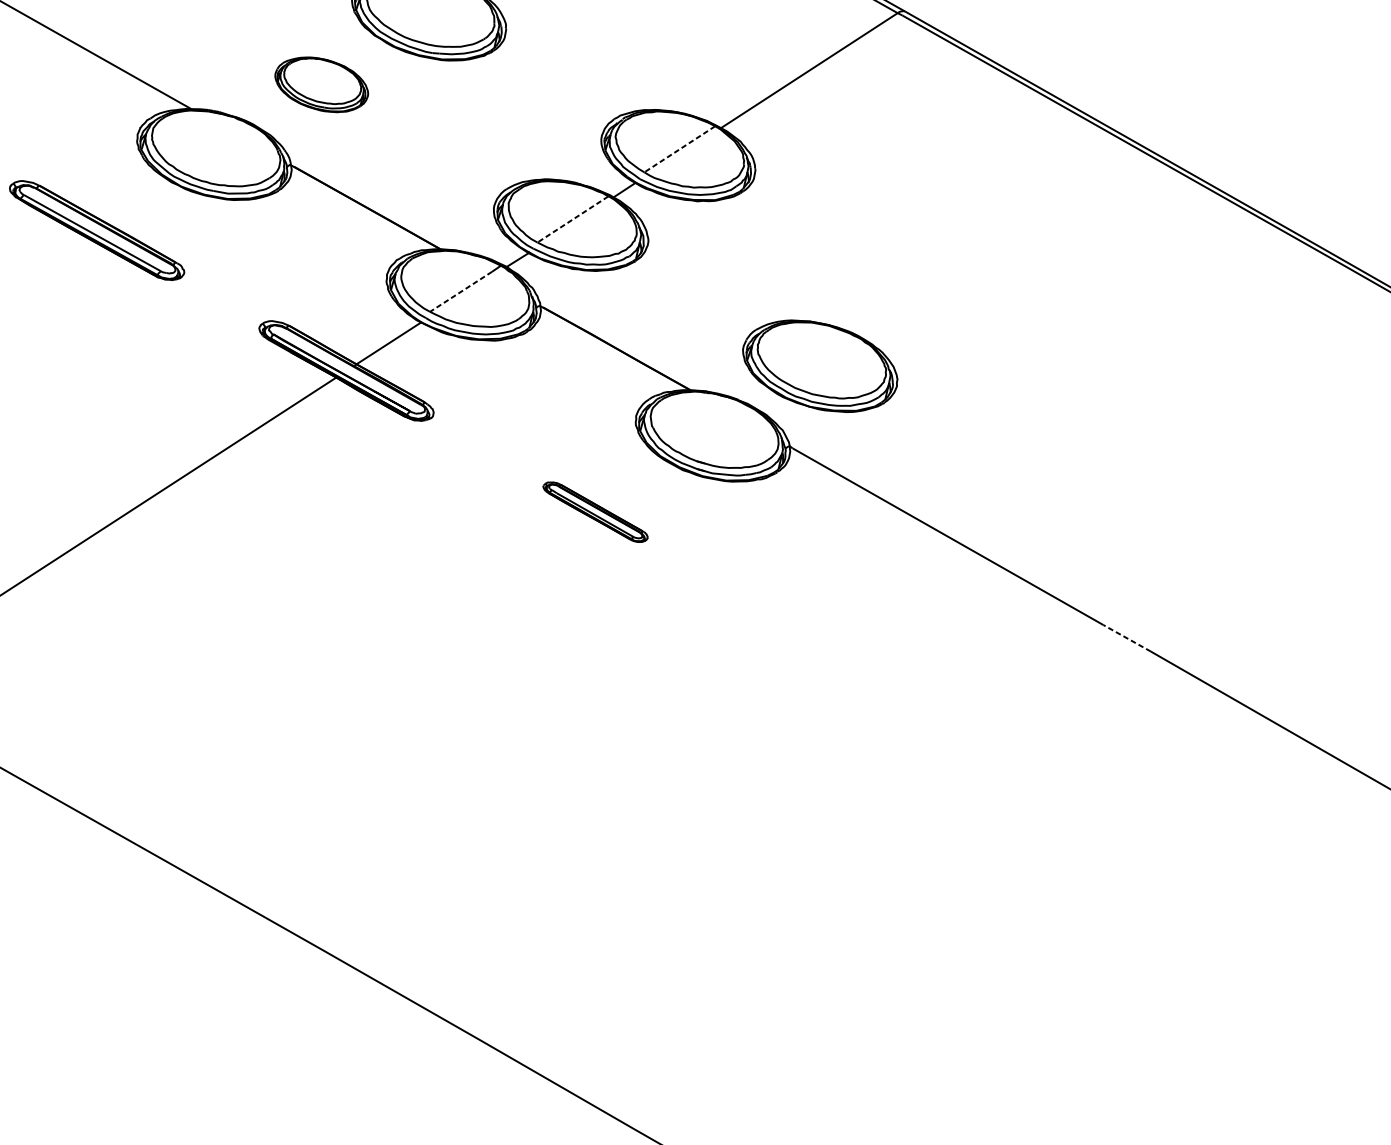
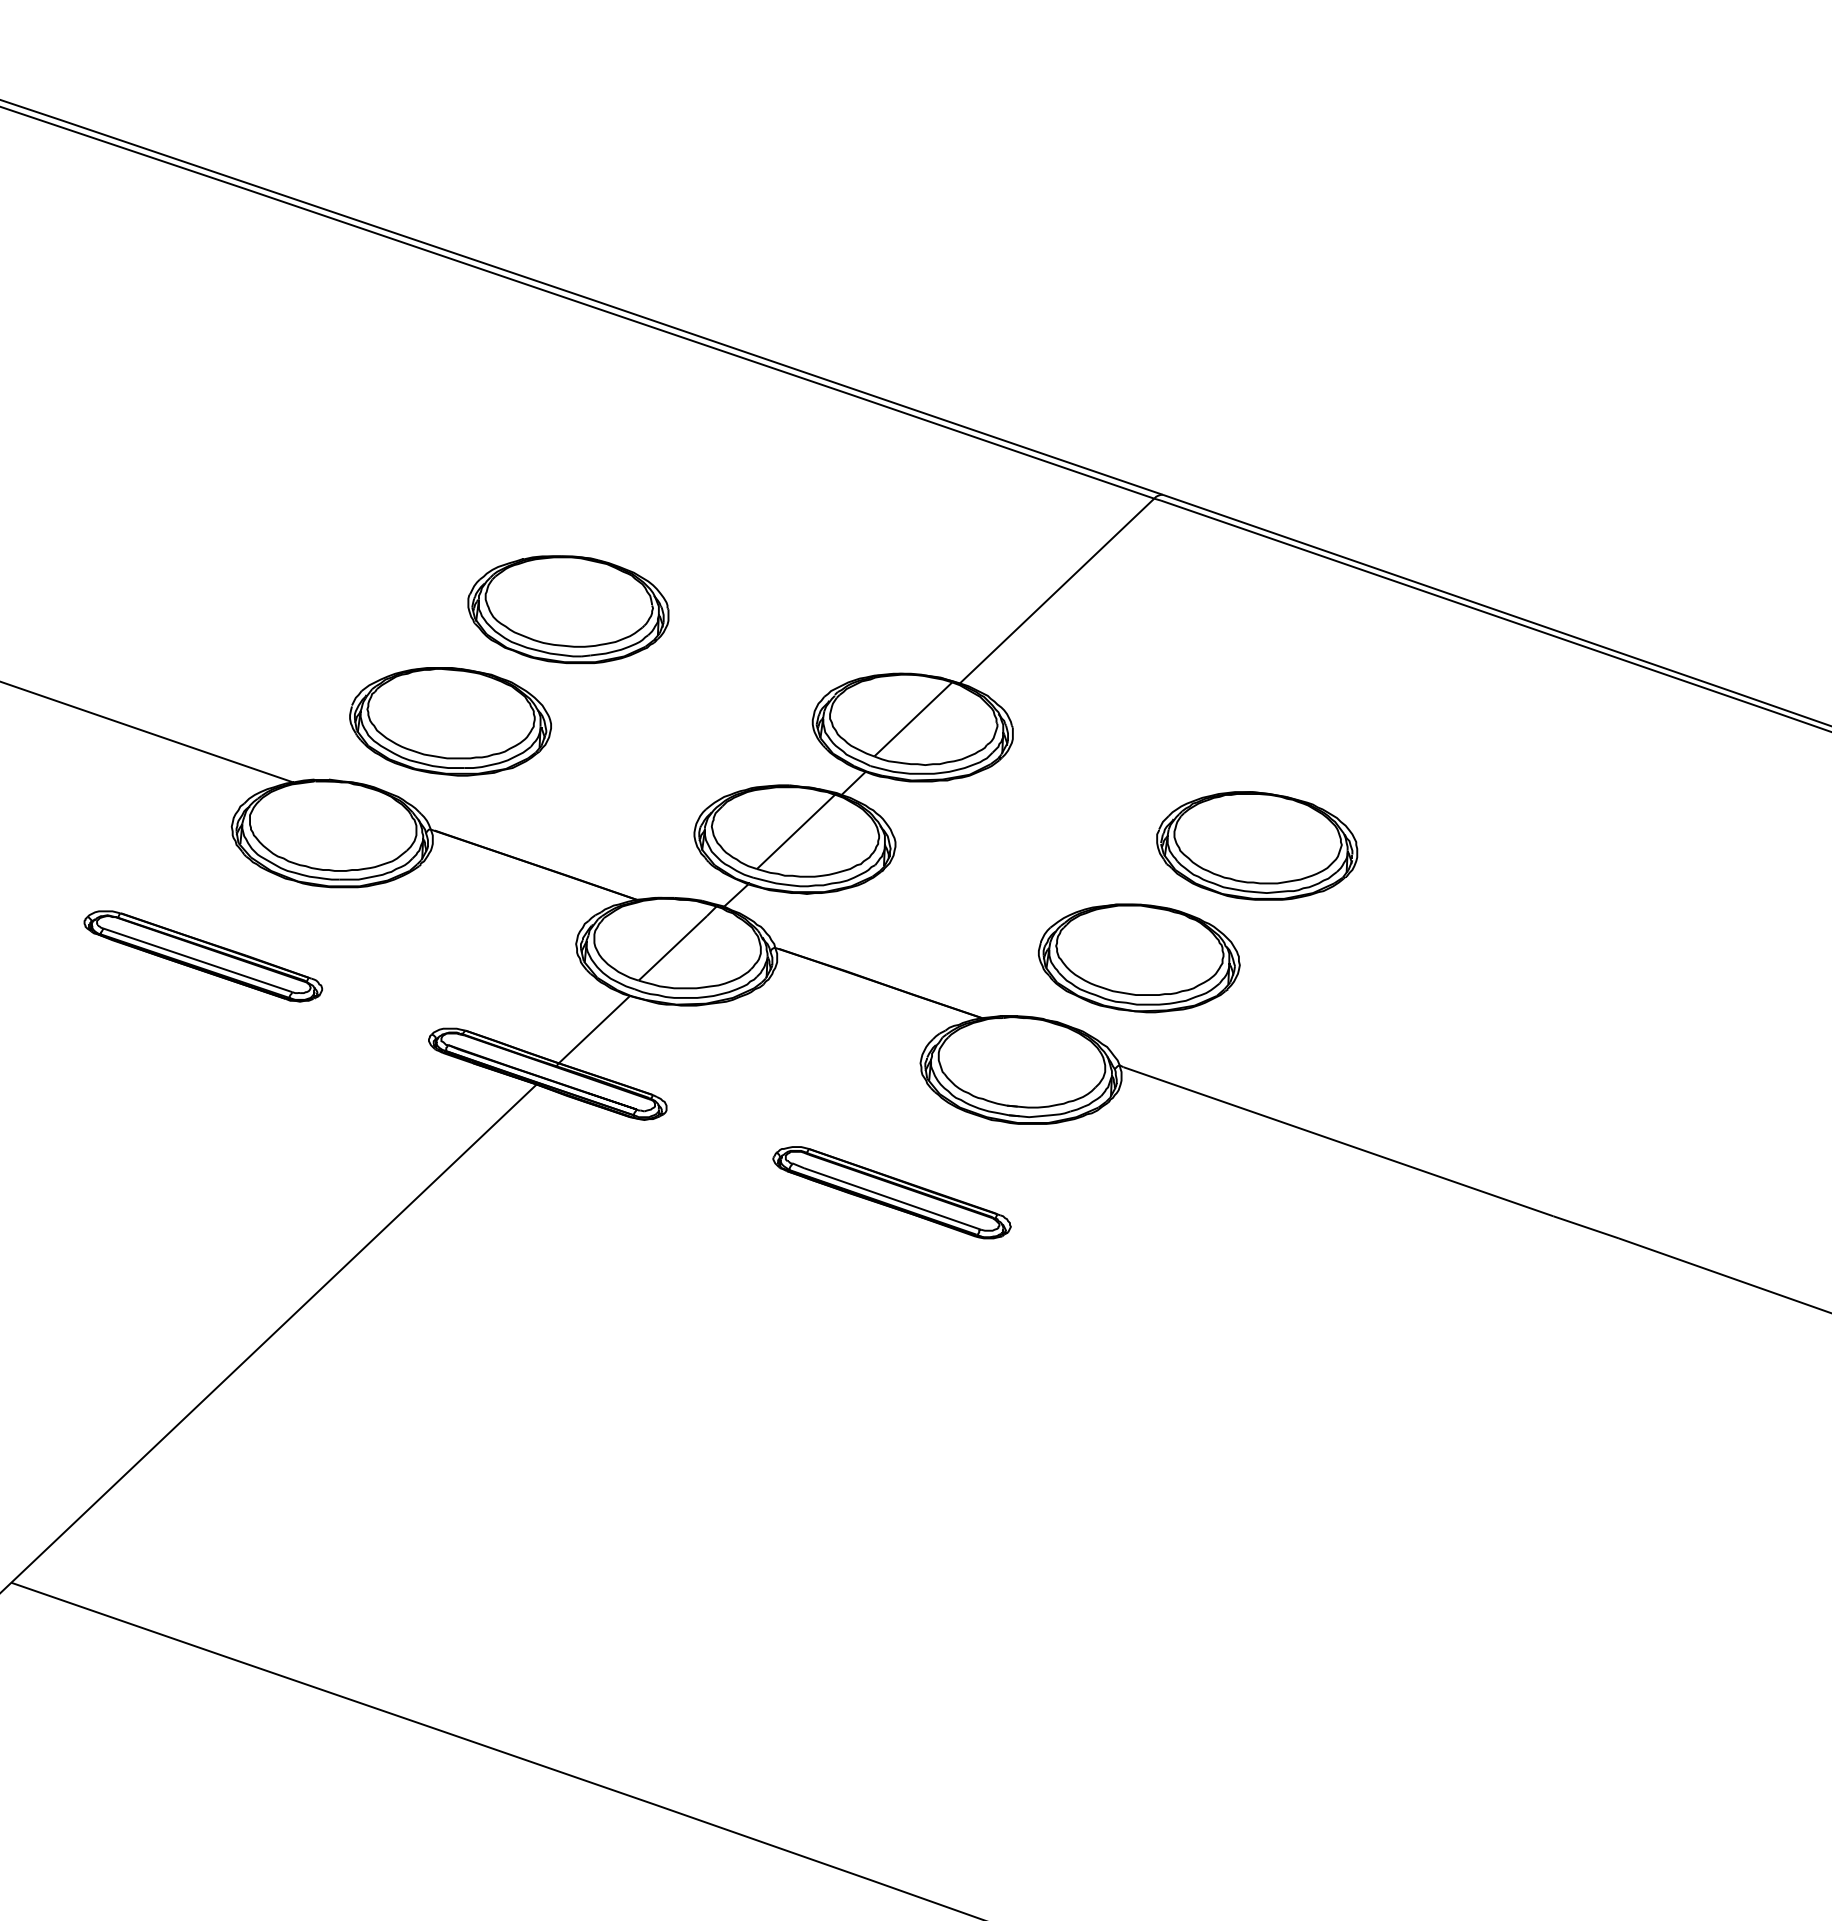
part: (321, 84) -> (450, 721), size x1.67
line: (679, 149) -> (913, 719), dashed -> solid
line: (572, 219) -> (795, 831), dashed -> solid
line: (460, 291) -> (672, 948), dashed -> solid
part: (927, 296) -> (1257, 845), added
part: (595, 511) -> (891, 1192), size x1.67
line: (1127, 638) -> (1586, 1227), dashed -> solid

